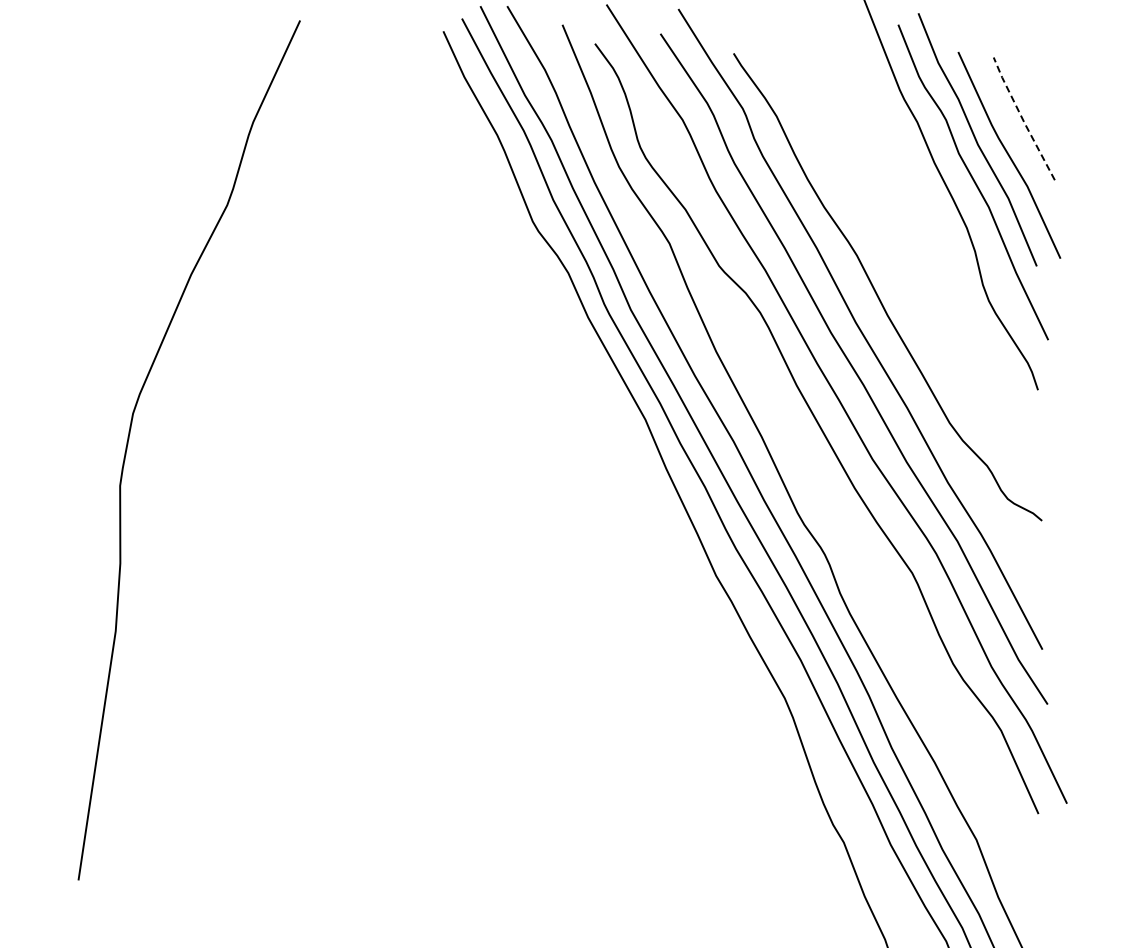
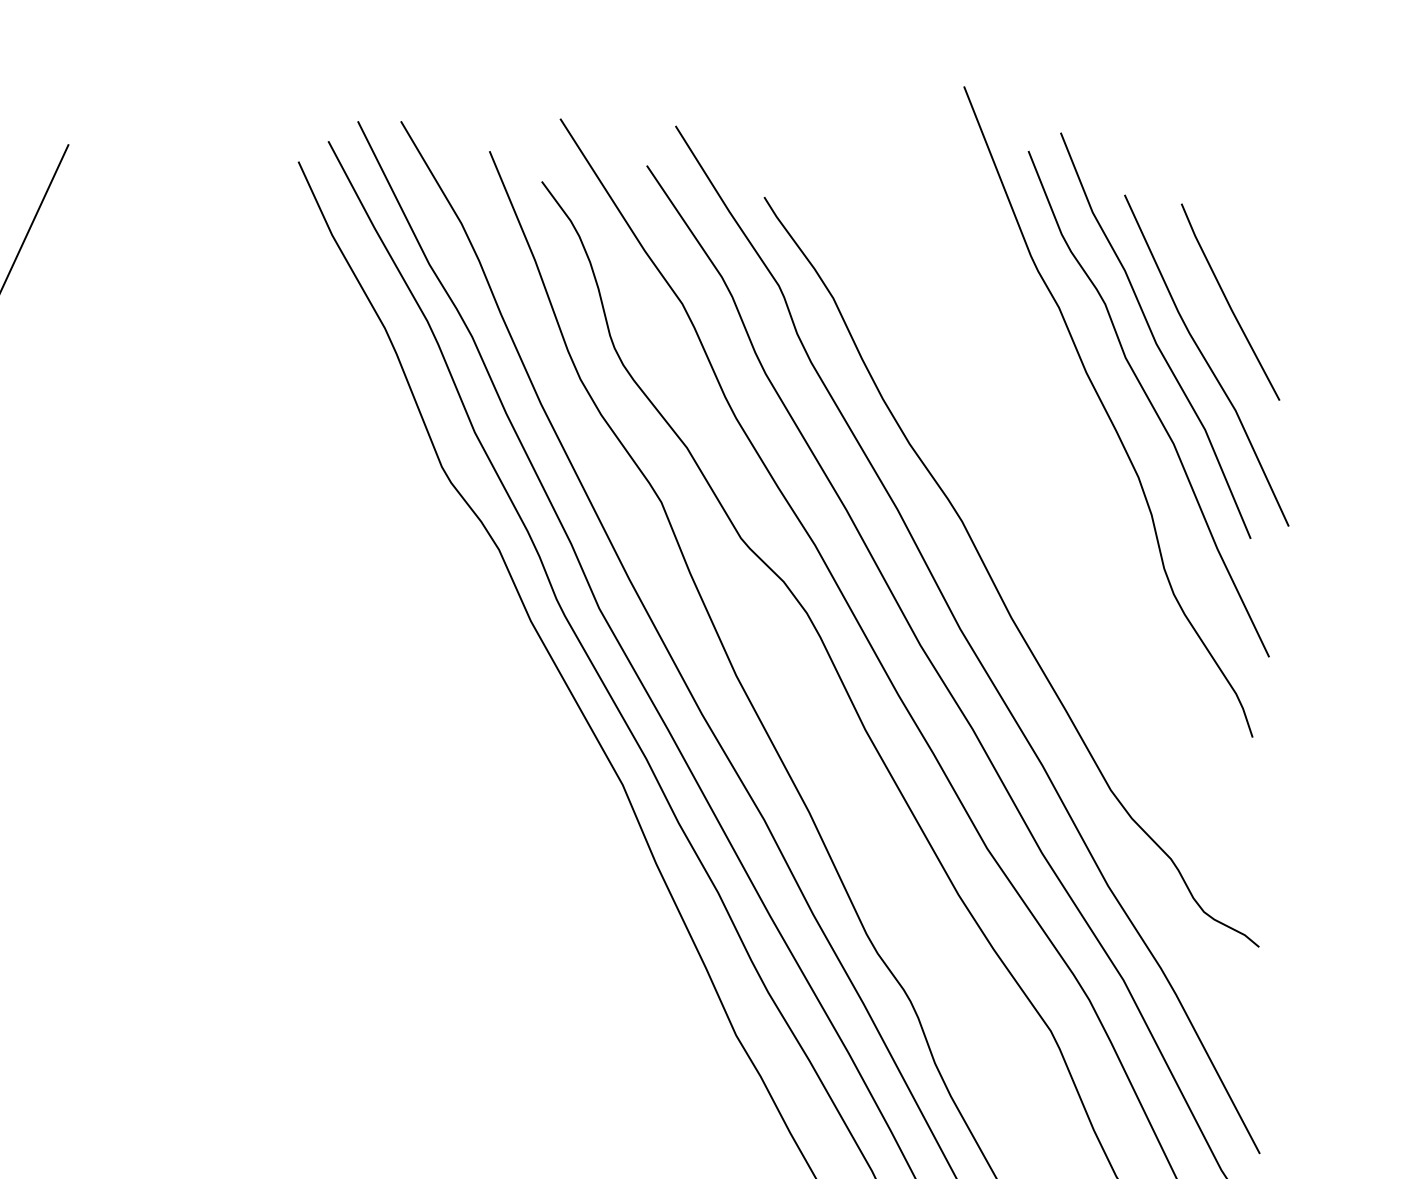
line: (1022, 119) -> (1227, 303), dashed -> solid

